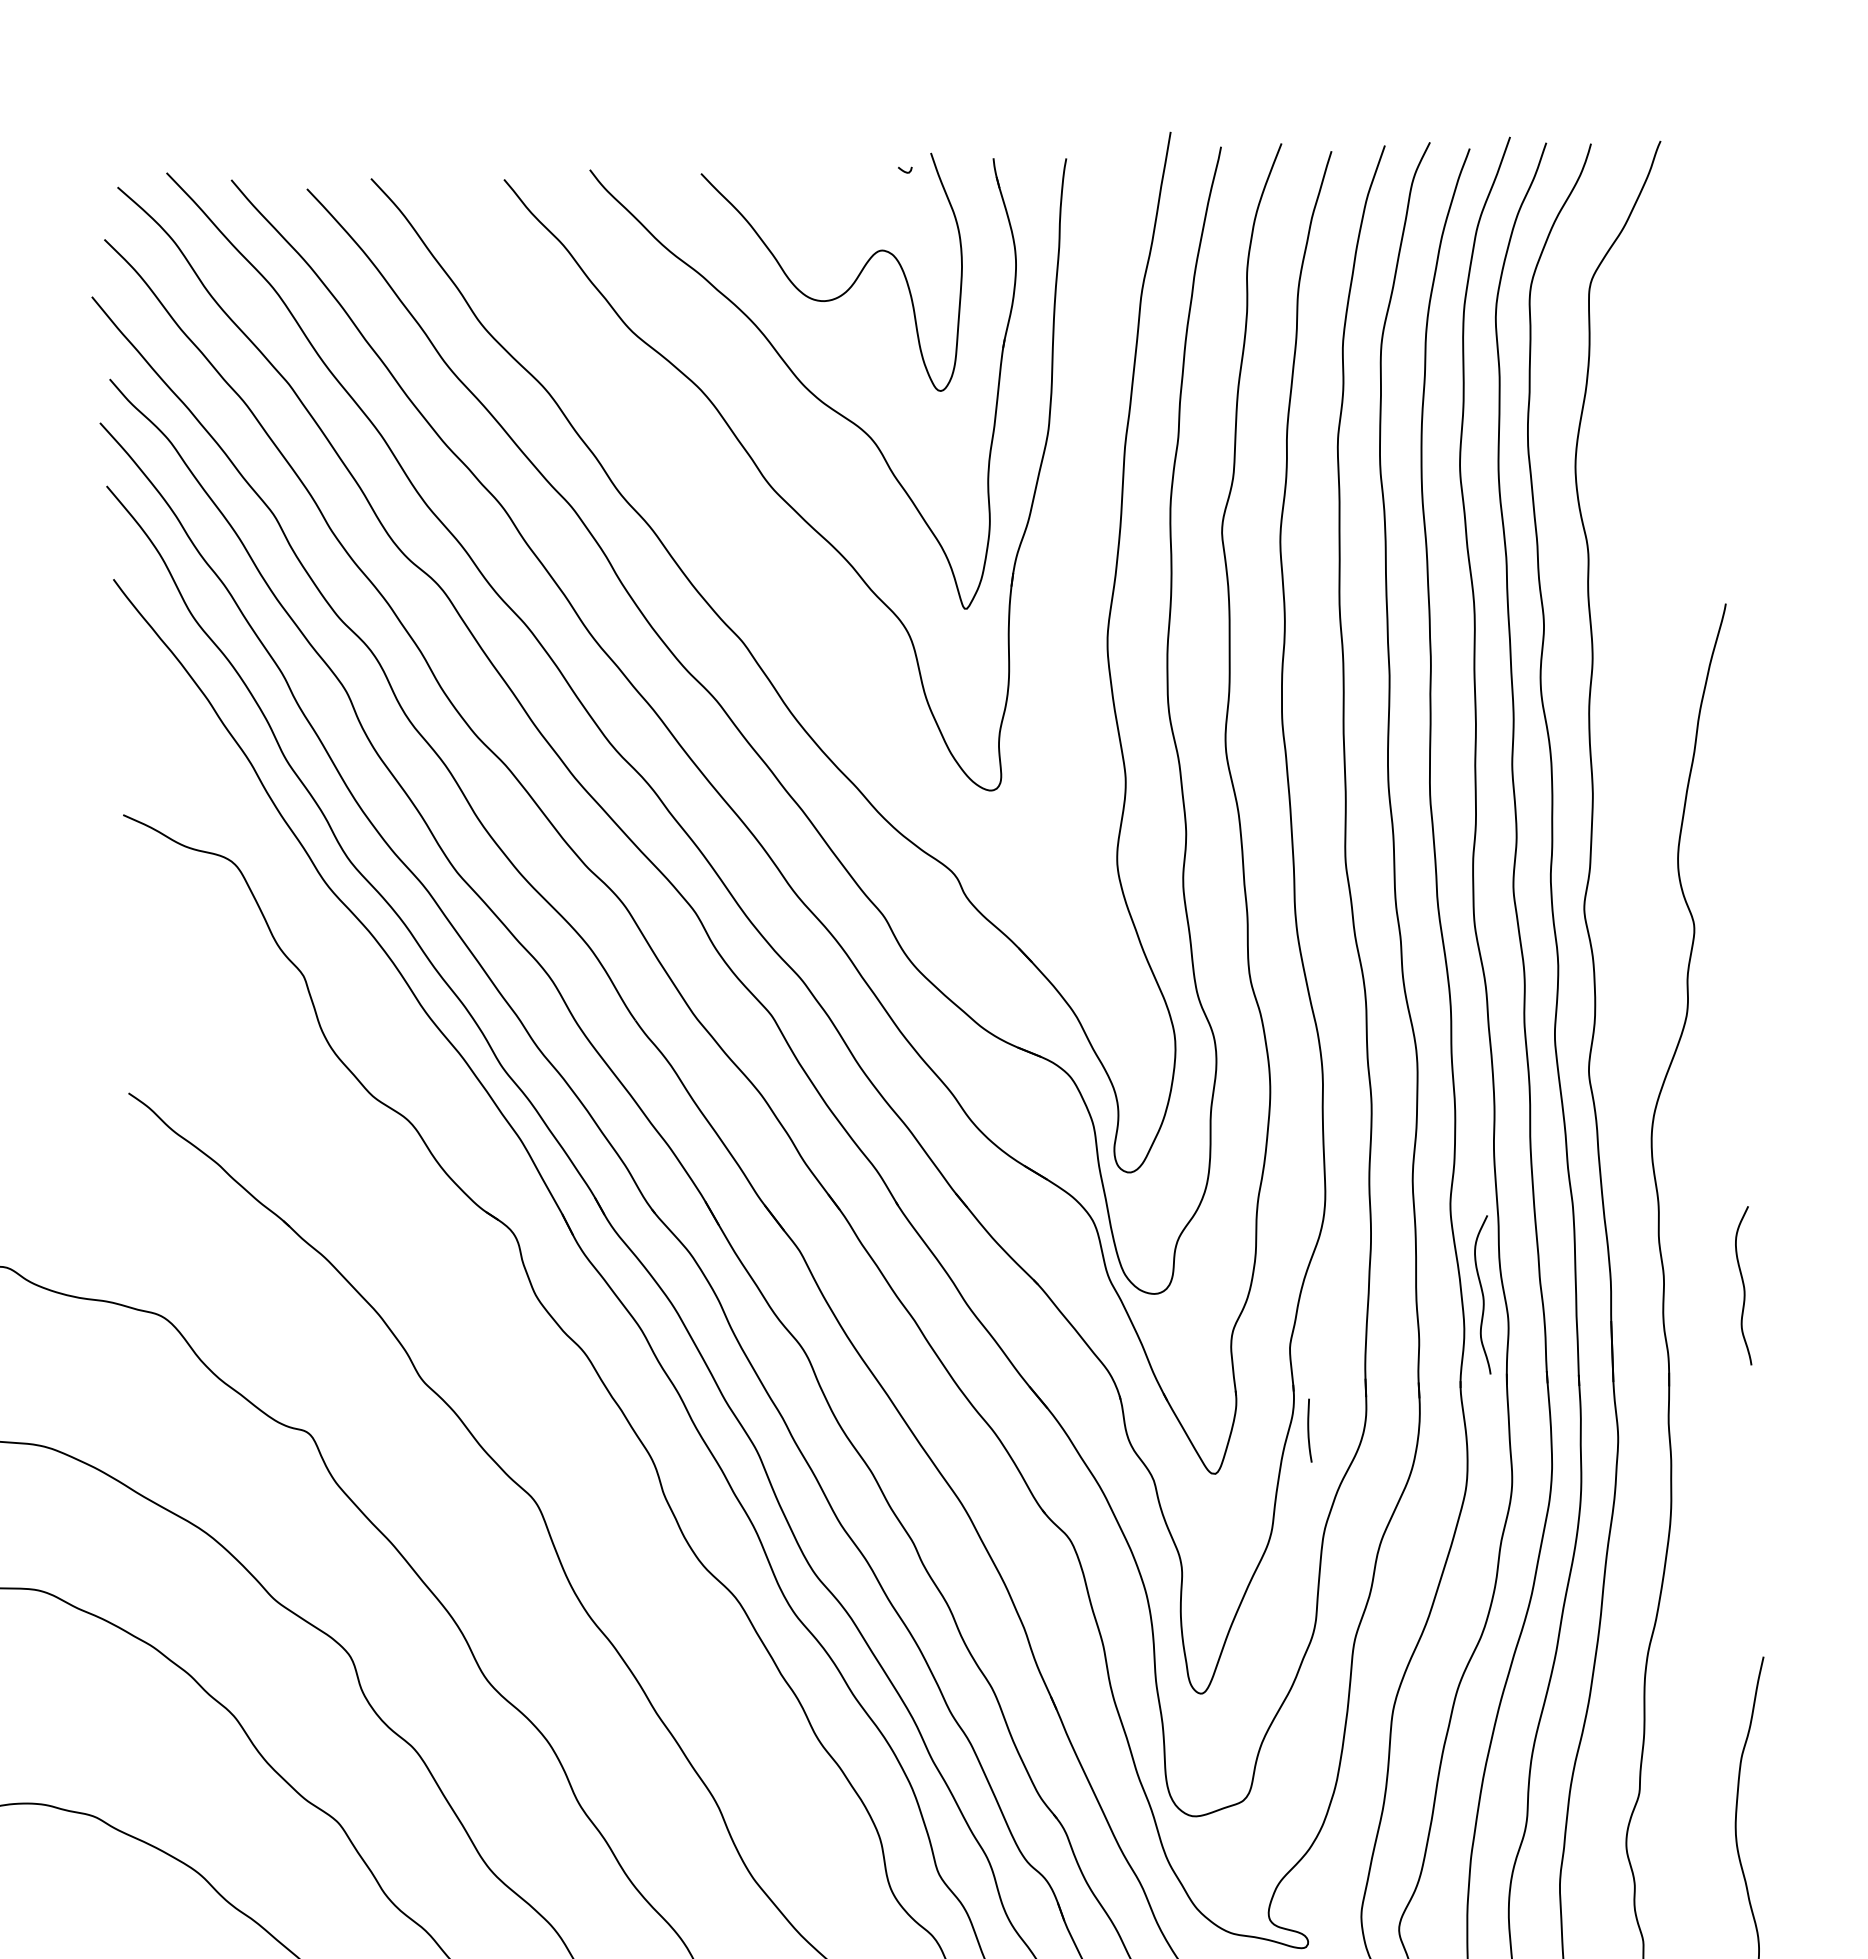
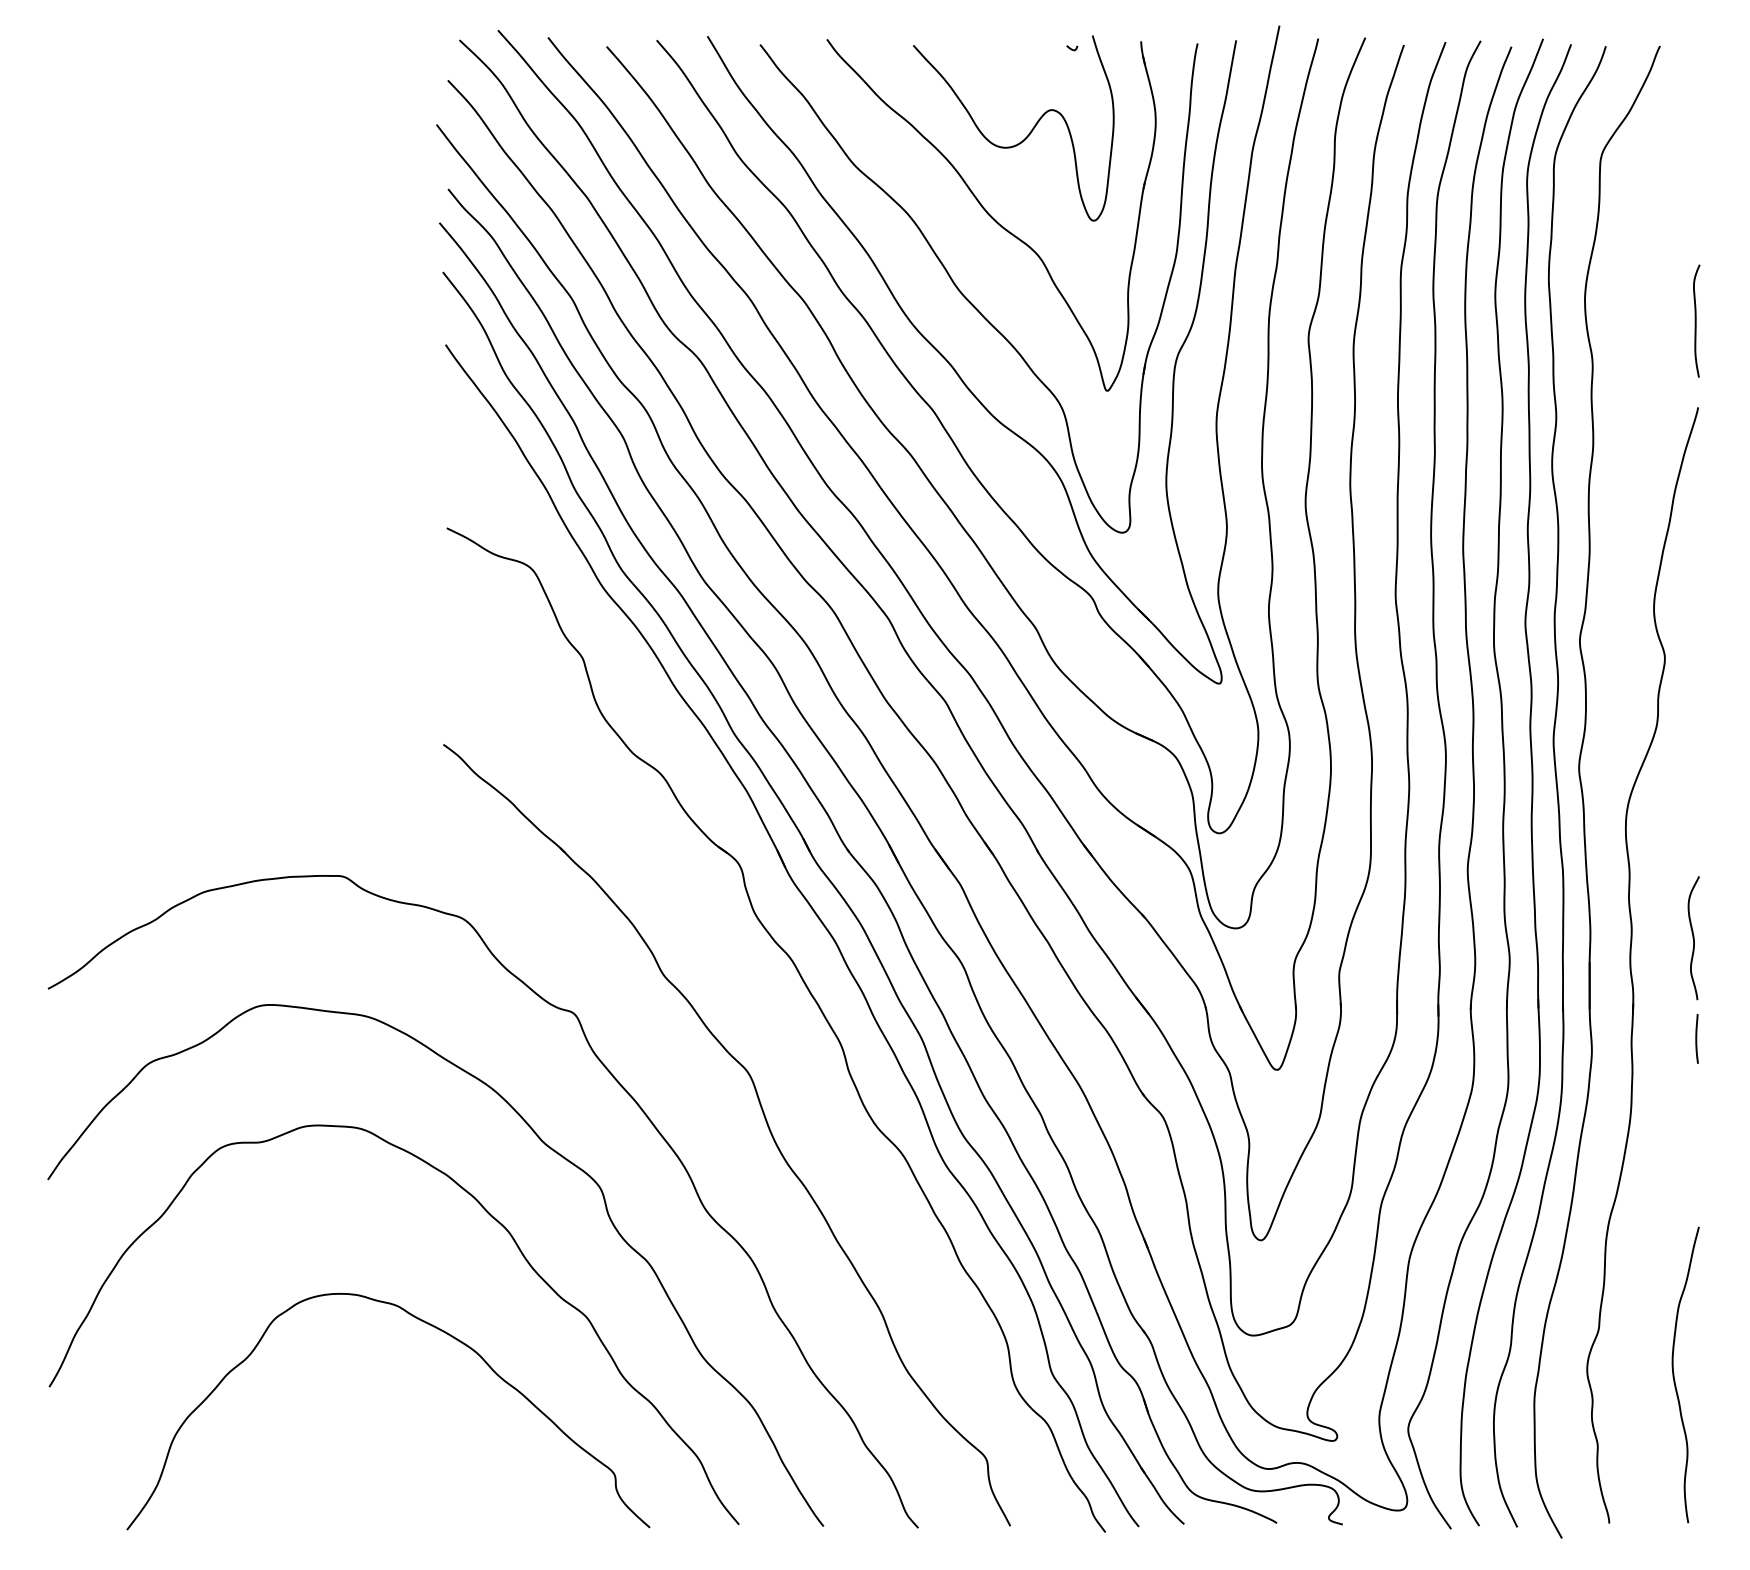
curve: (1719, 492) -> (1696, 320), added
part: (771, 589) -> (956, 370), added
curve: (1482, 1295) -> (1490, 938), removed
line: (1308, 1430) -> (1696, 1038), moved

